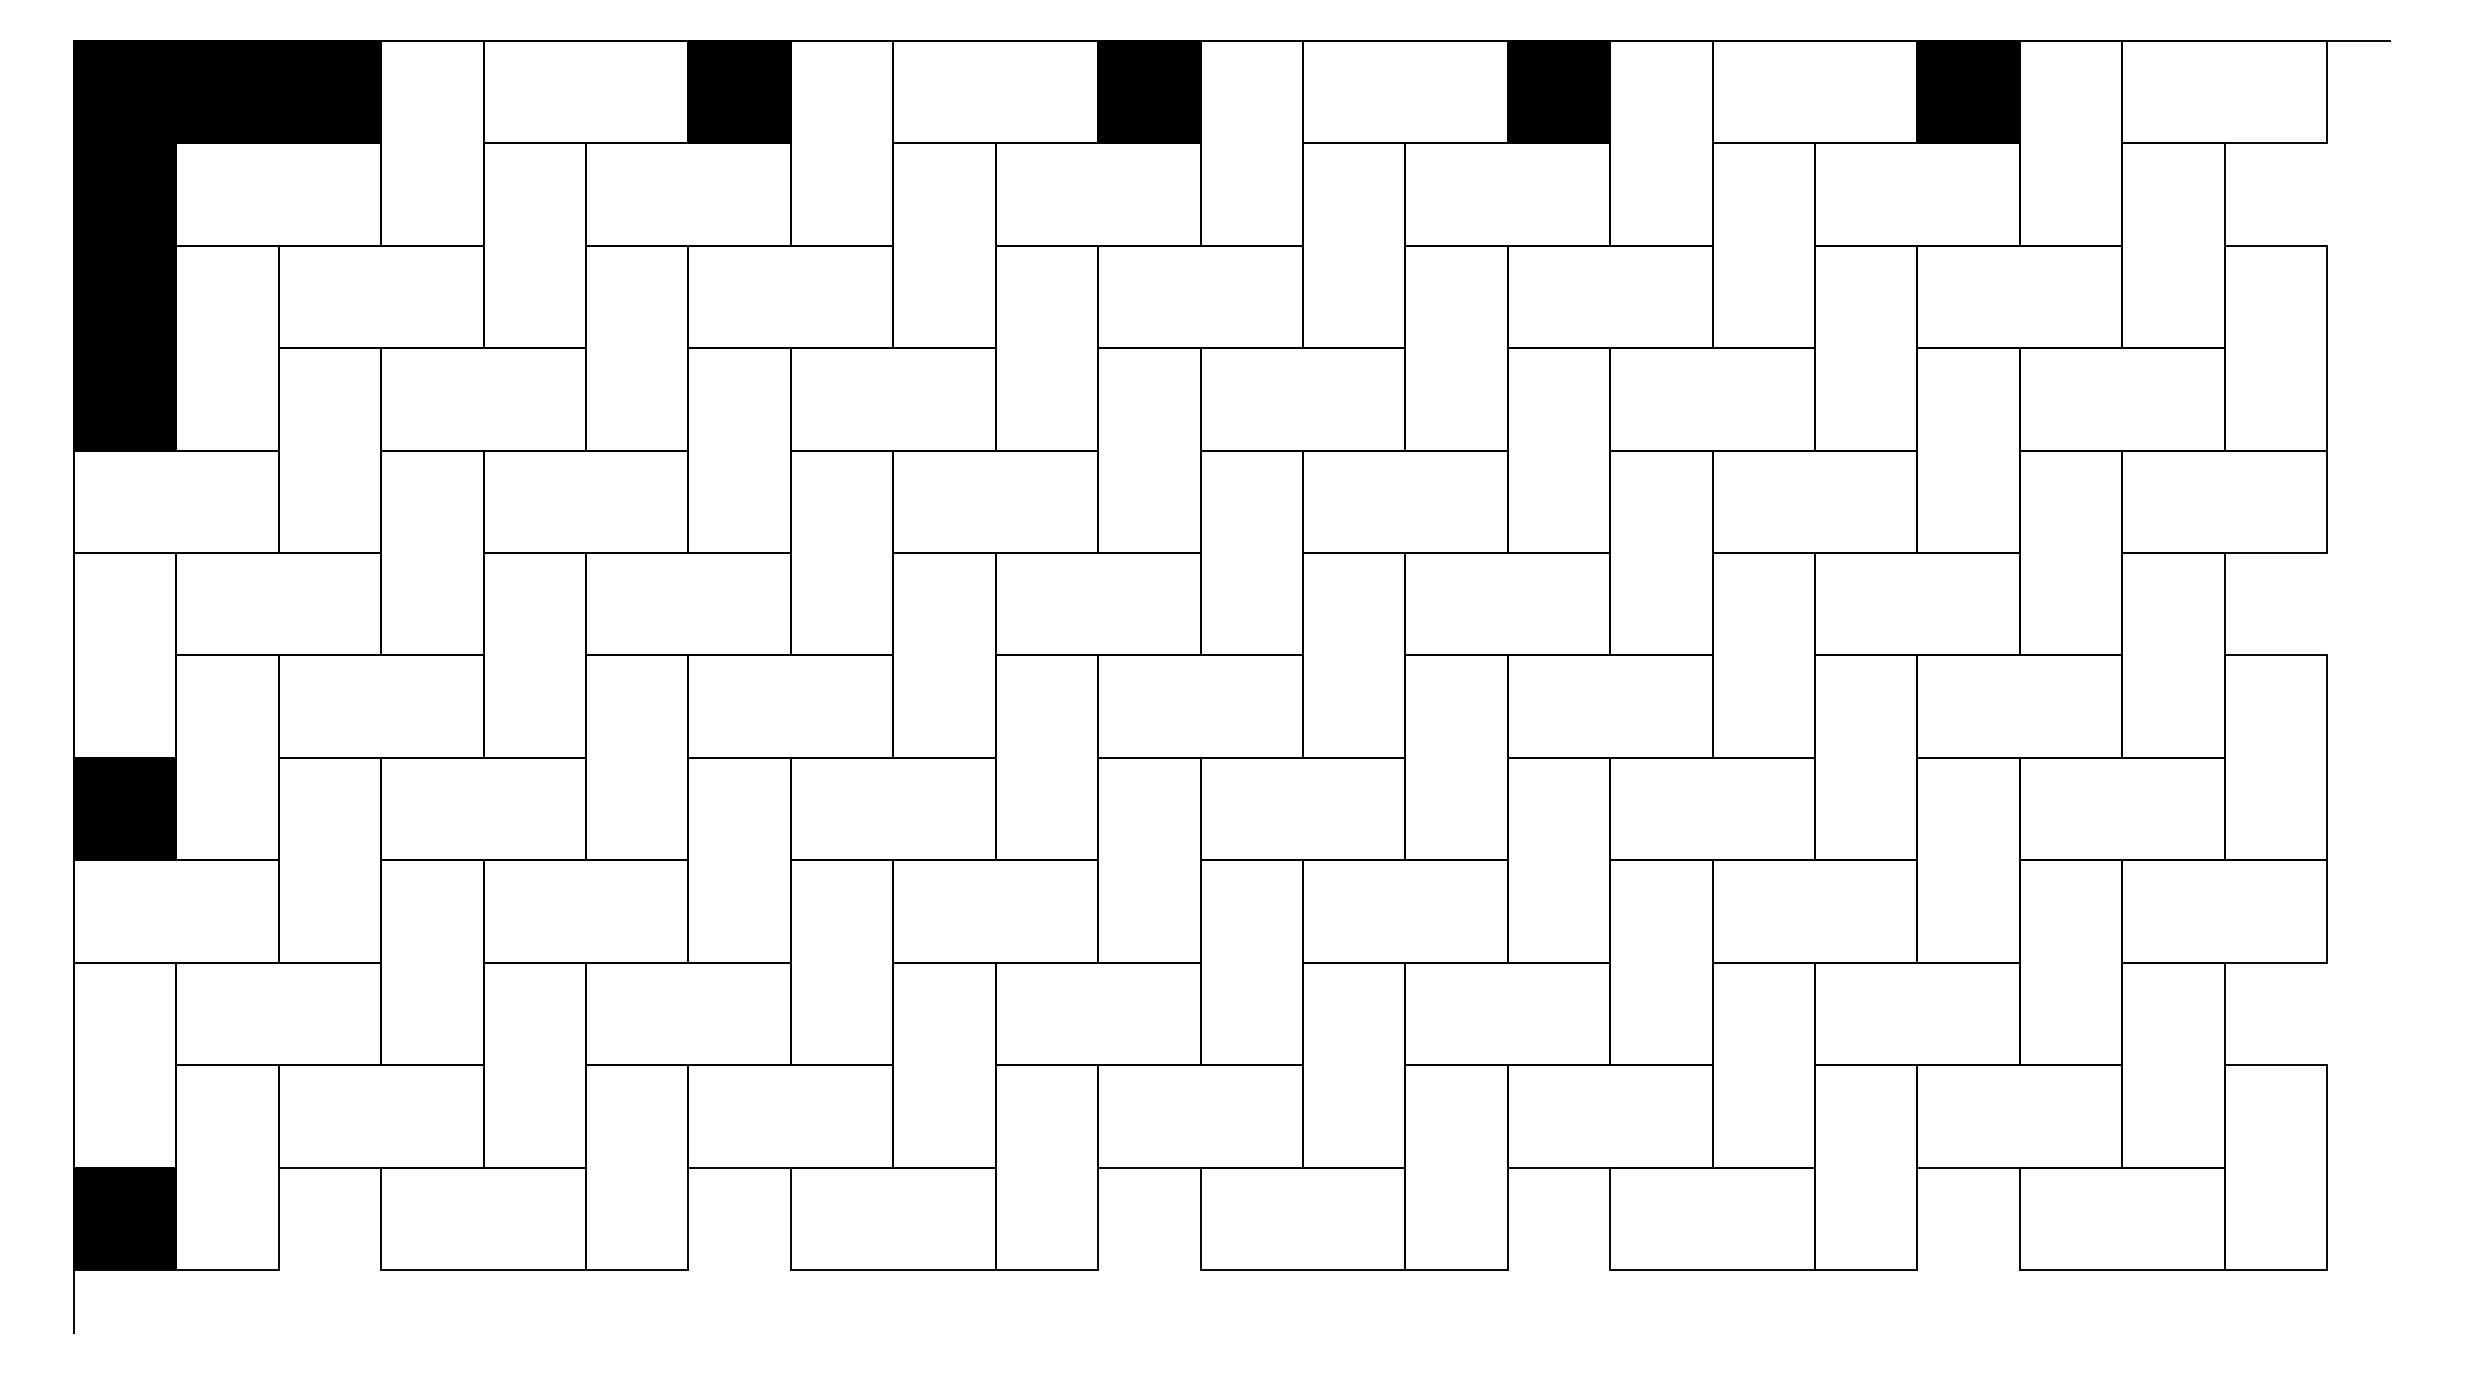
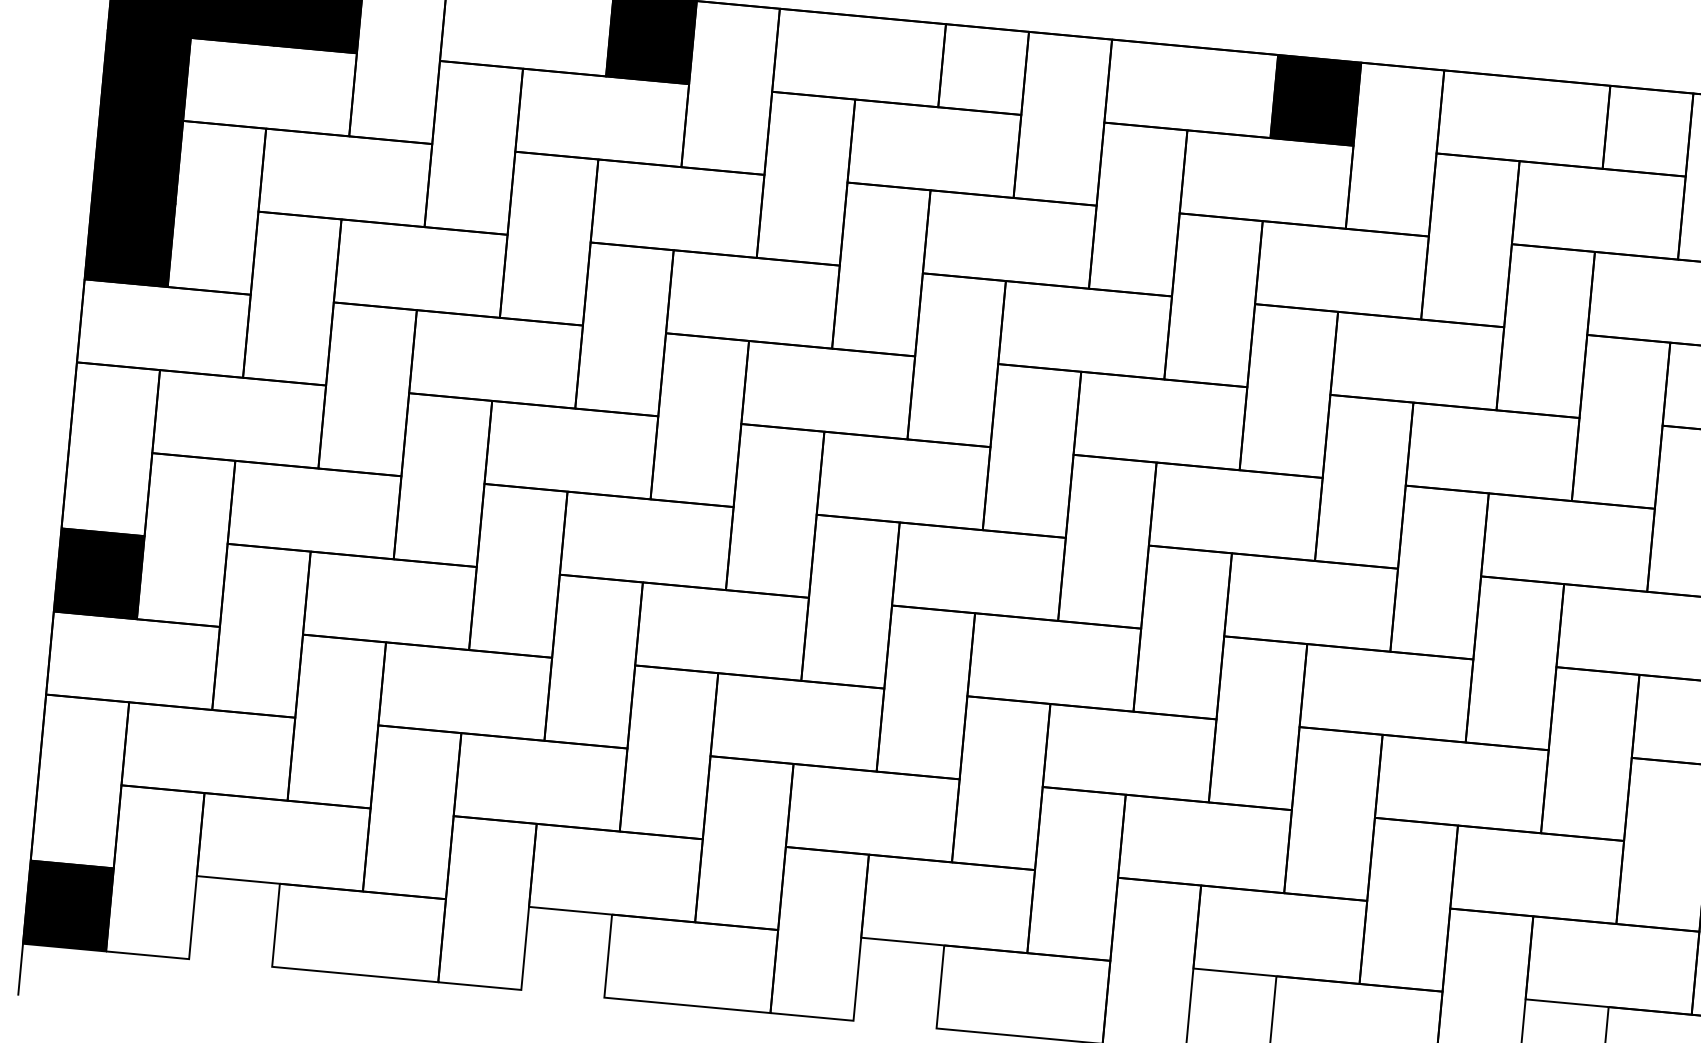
fill: (1149, 92) -> (983, 69), removed
fill: (1968, 92) -> (1647, 131), removed

